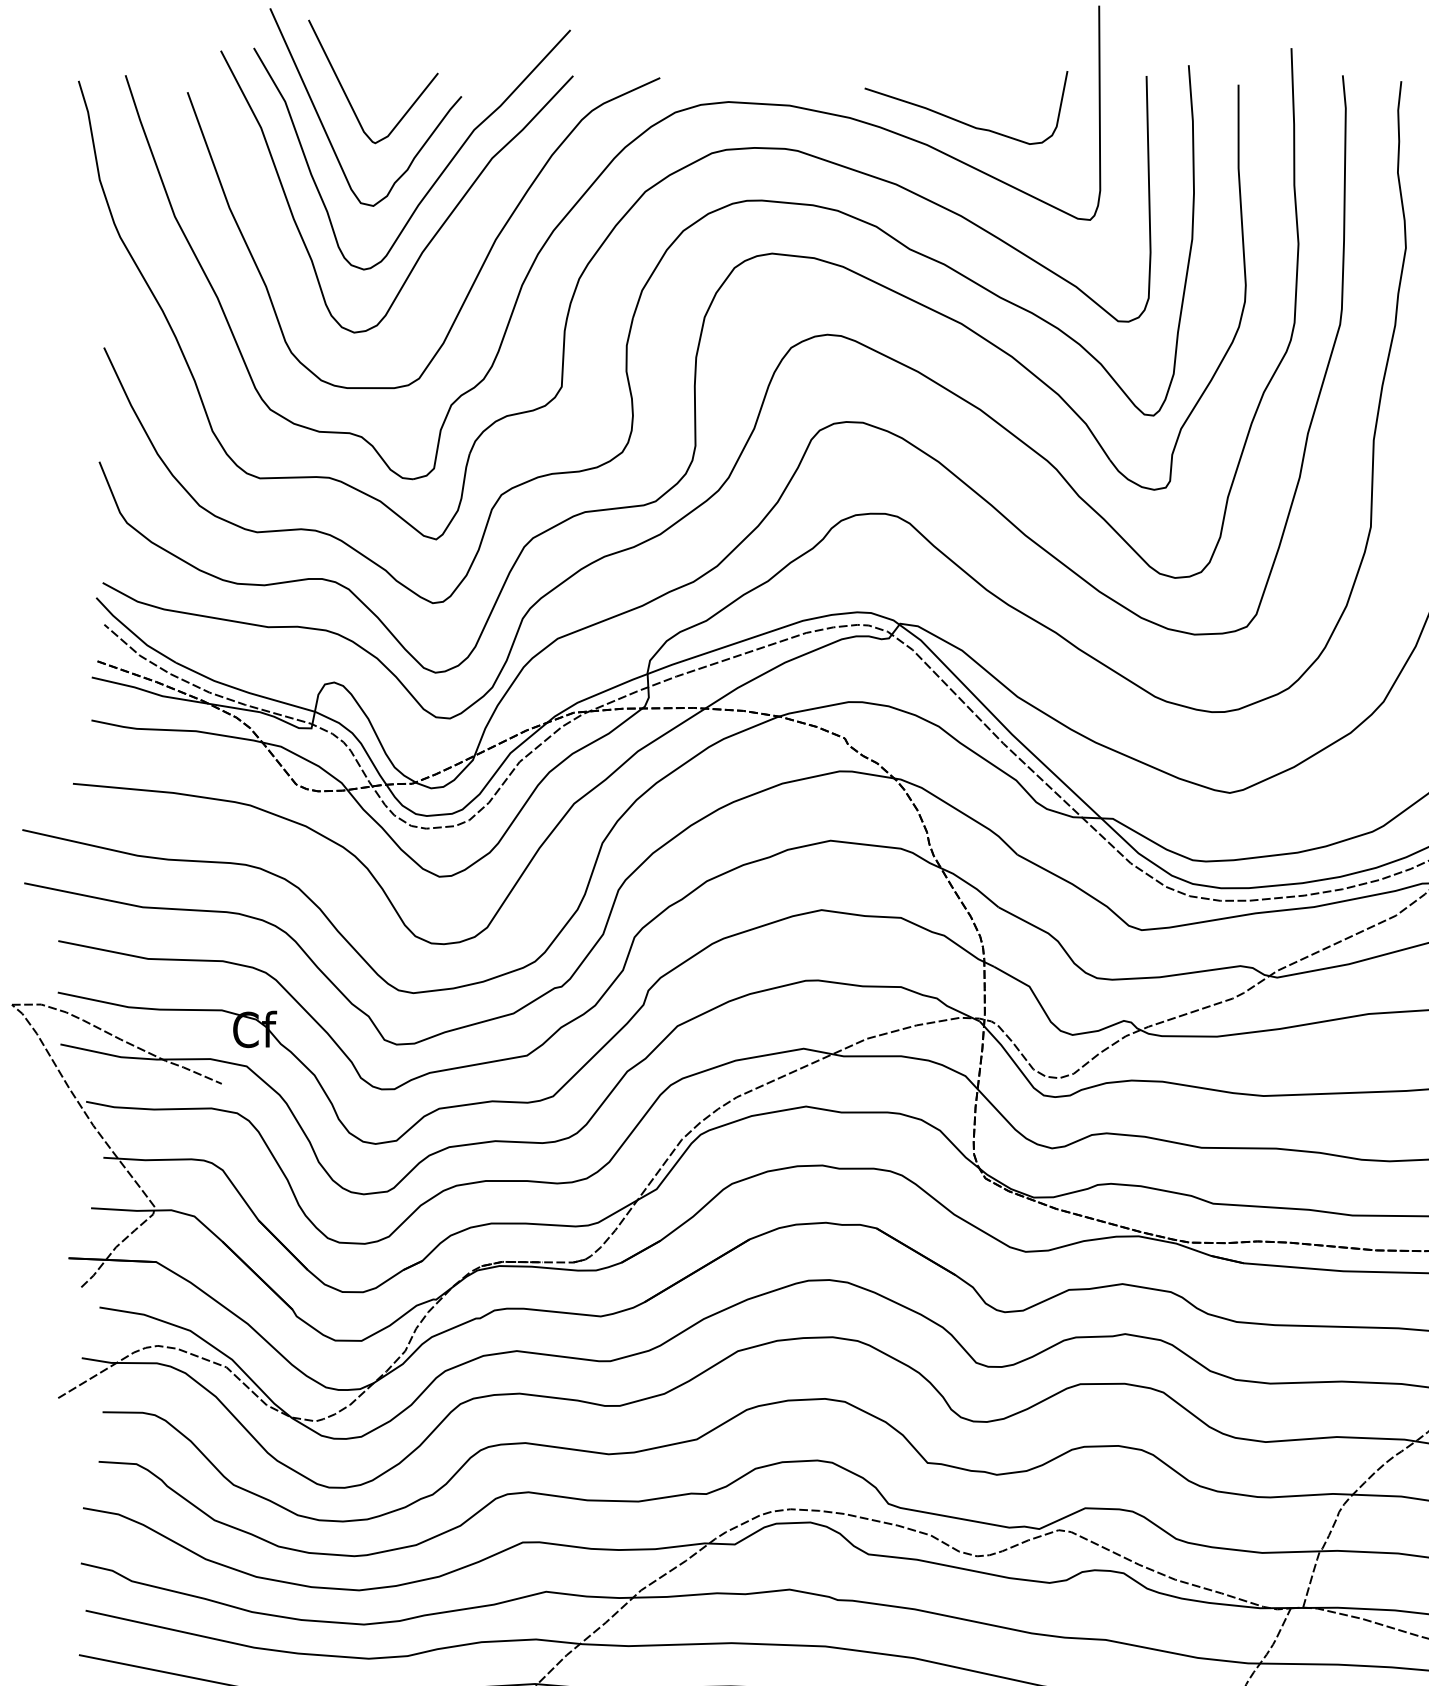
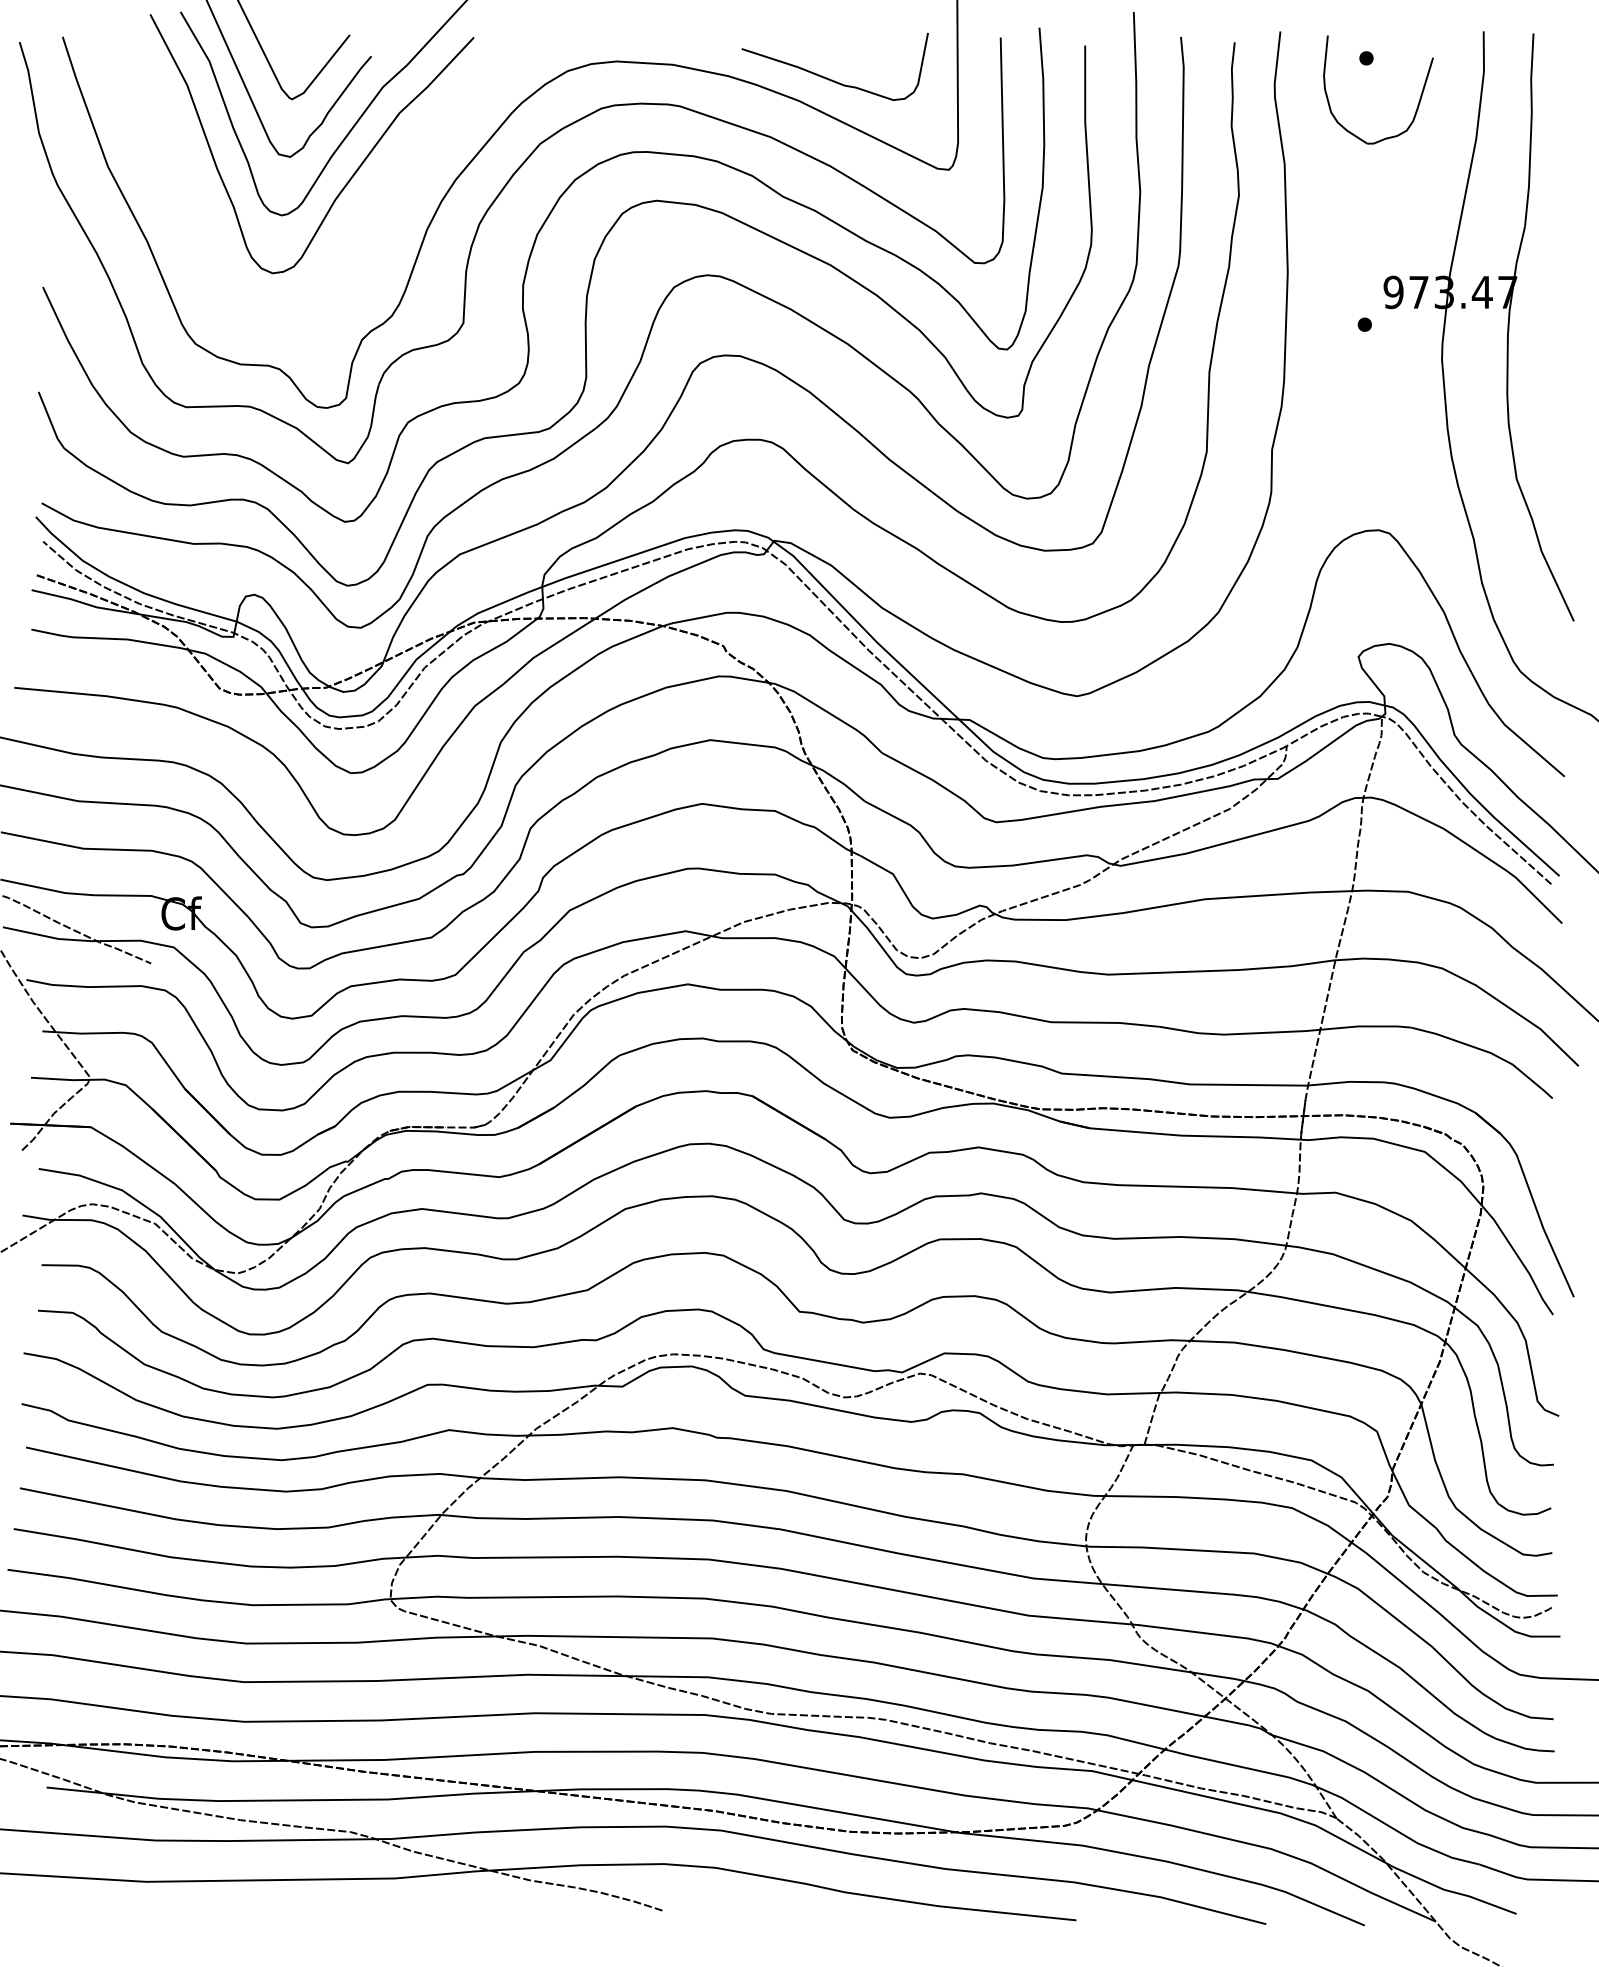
curve: (482, 263) -> (390, 209), removed

